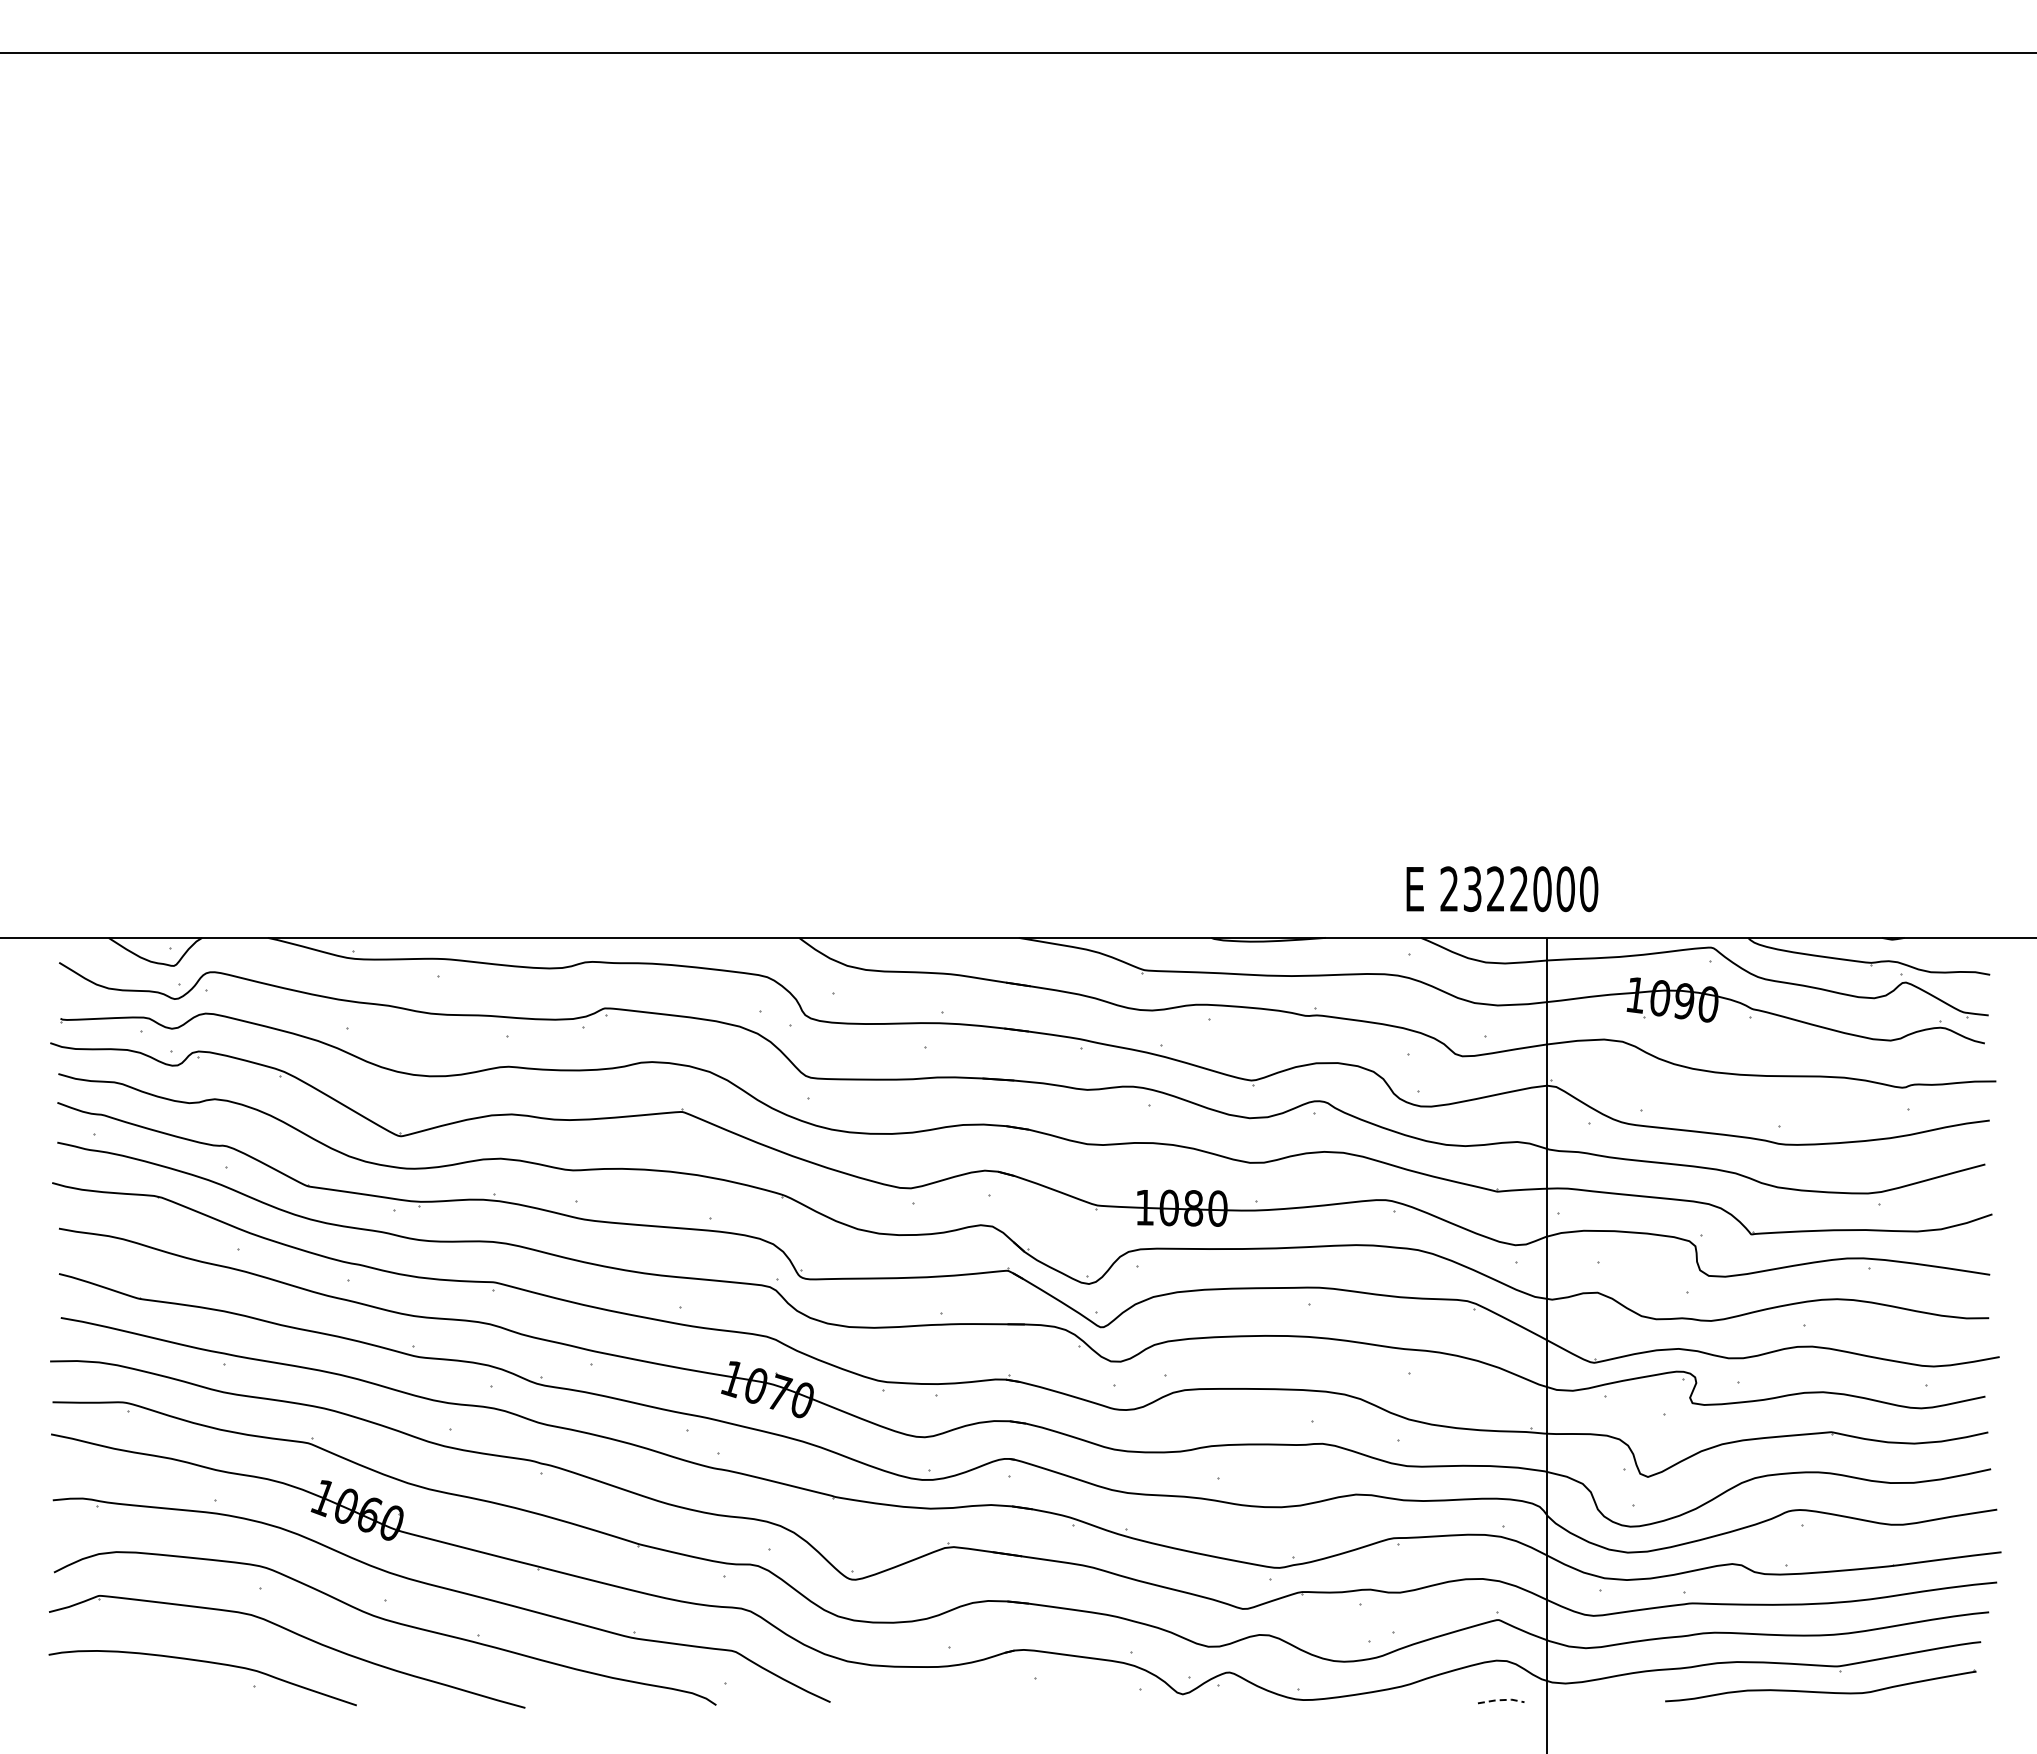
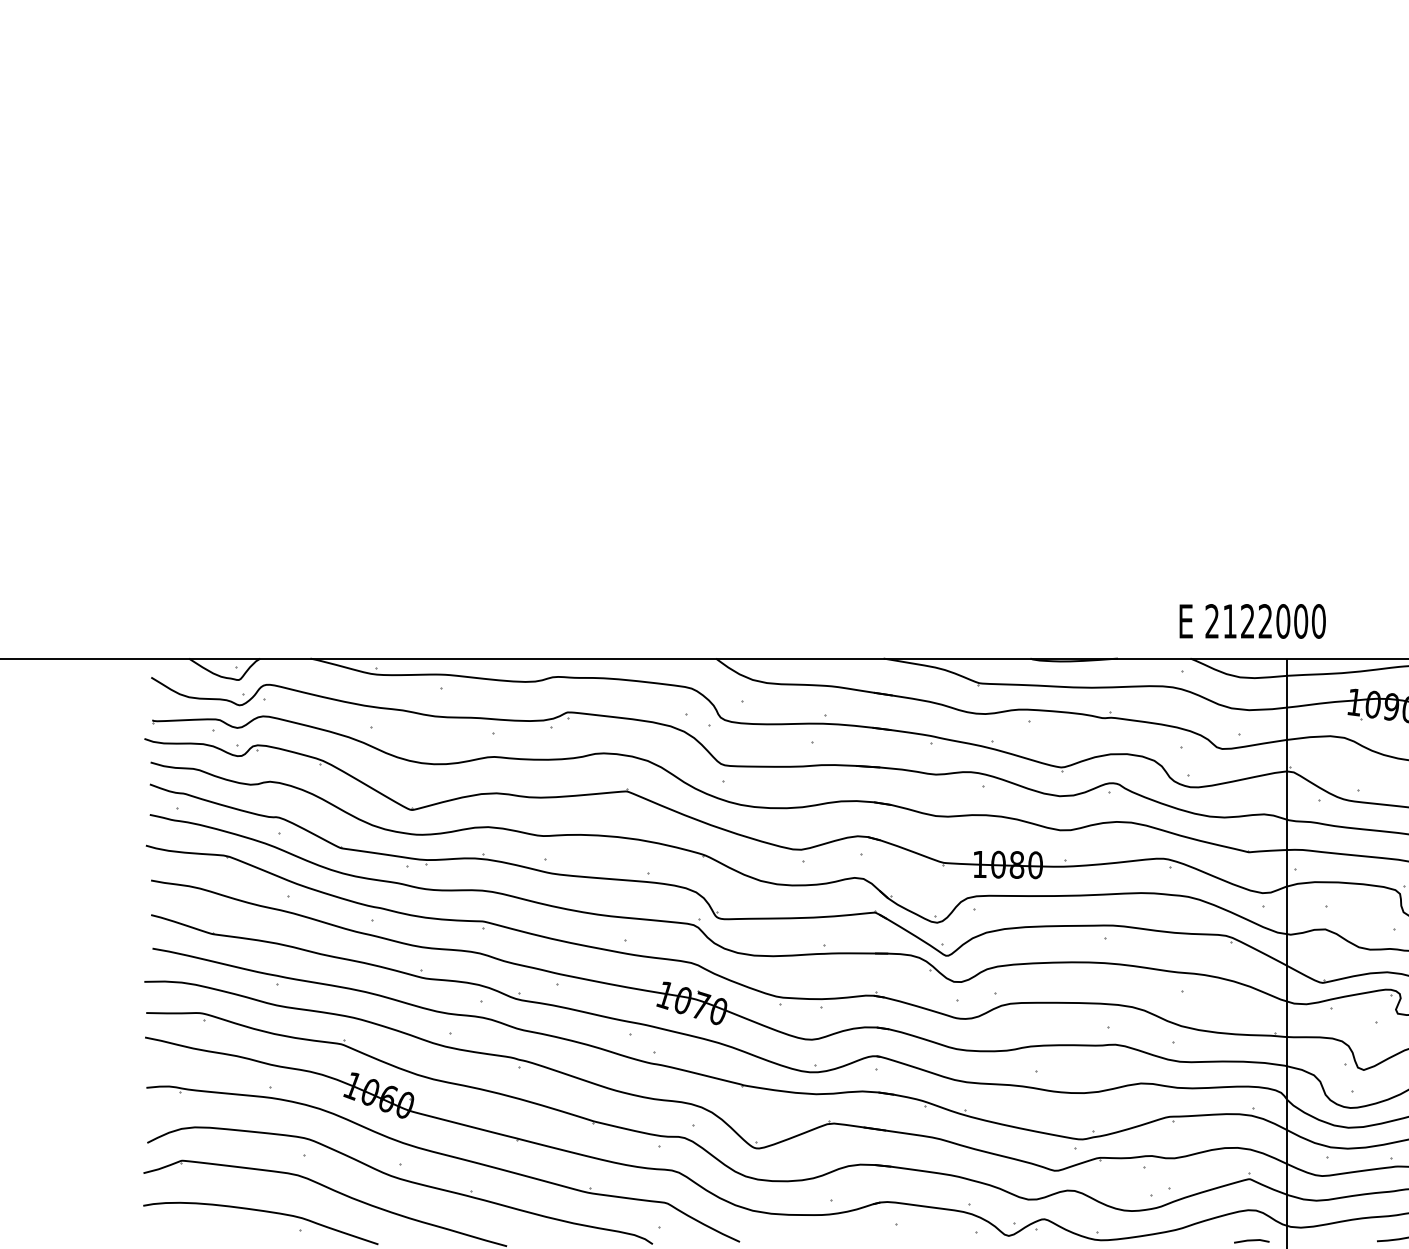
text: (1472, 889) -> (1229, 621), 2322000 -> 2122000
line: (1501, 1700) -> (1252, 1240), dashed -> solid

